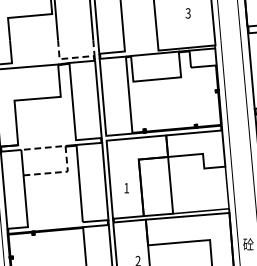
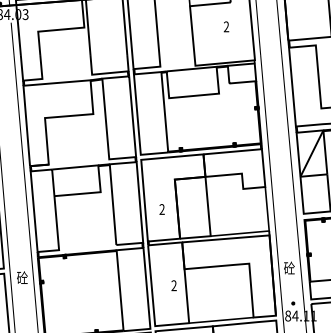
text: (188, 13) -> (226, 27), 3 -> 2
line: (75, 58) -> (108, 73), dashed -> solid
line: (66, 158) -> (99, 178), dashed -> solid
text: (126, 188) -> (161, 209), 1 -> 2

